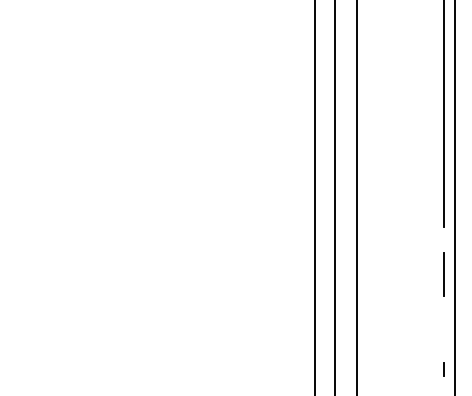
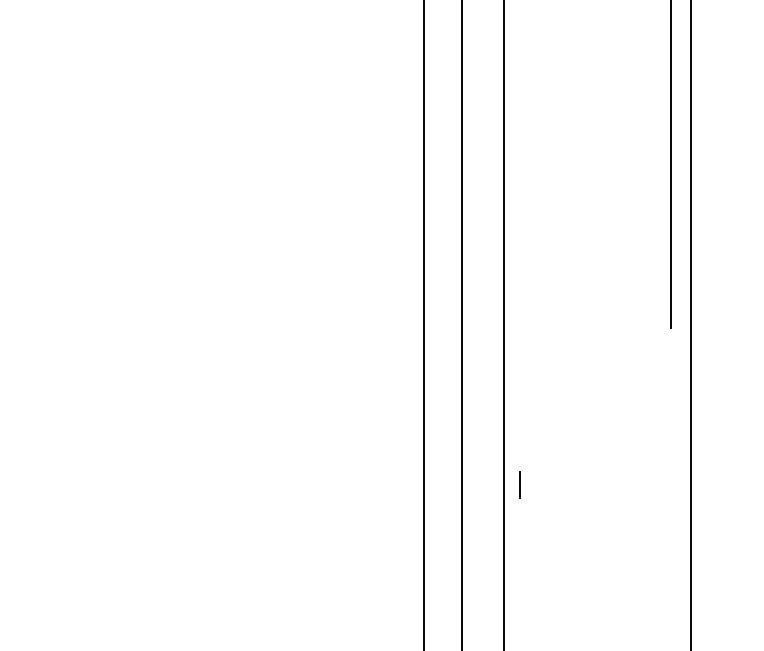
line: (444, 274) -> (670, 418), removed
line: (443, 369) -> (518, 484), moved

